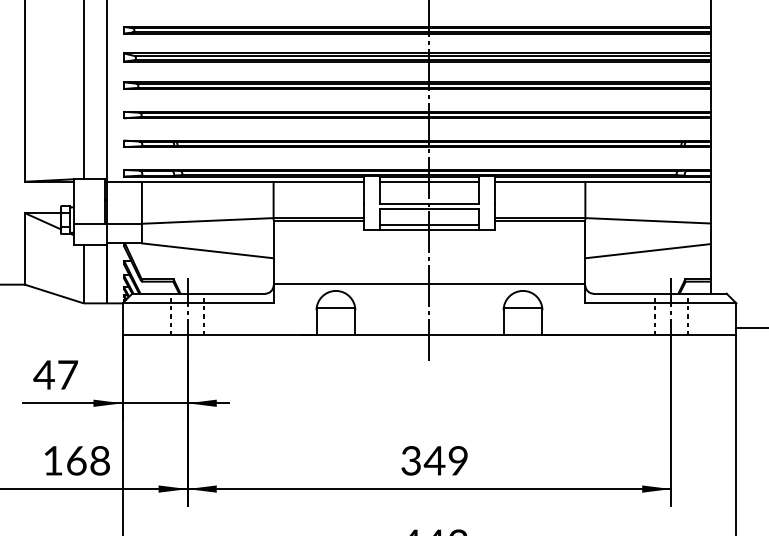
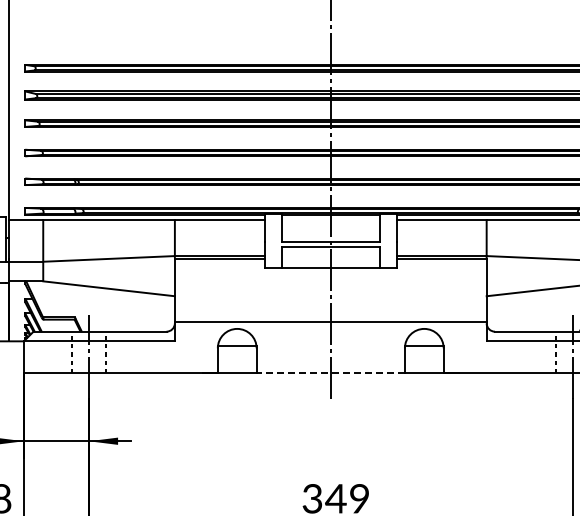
line: (429, 181) -> (330, 219), removed
line: (429, 224) -> (330, 262), removed
line: (428, 335) -> (329, 373), solid -> dashed

